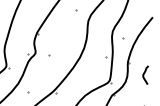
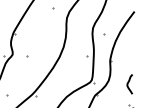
curve: (145, 73) -> (129, 82), moved

